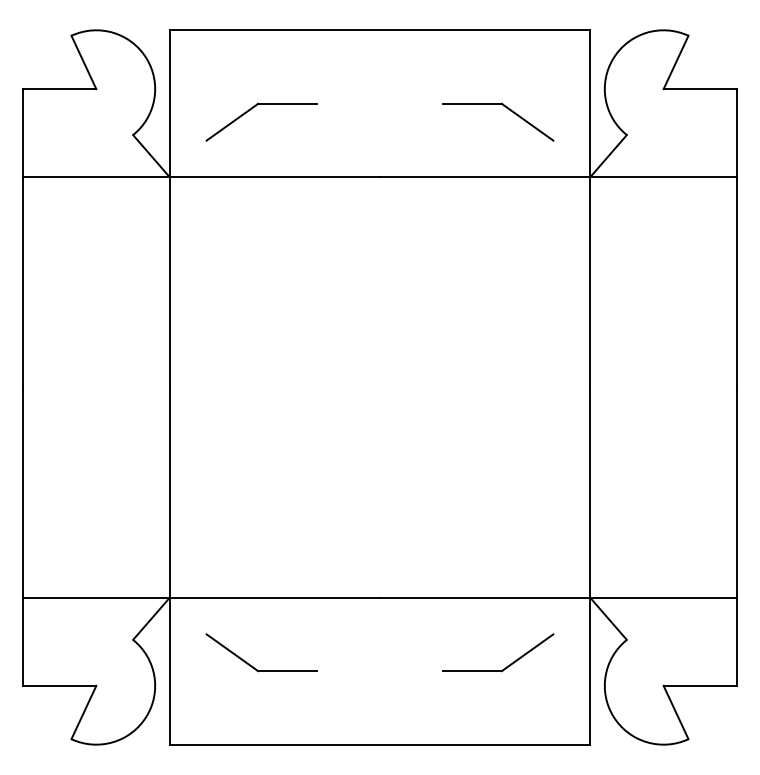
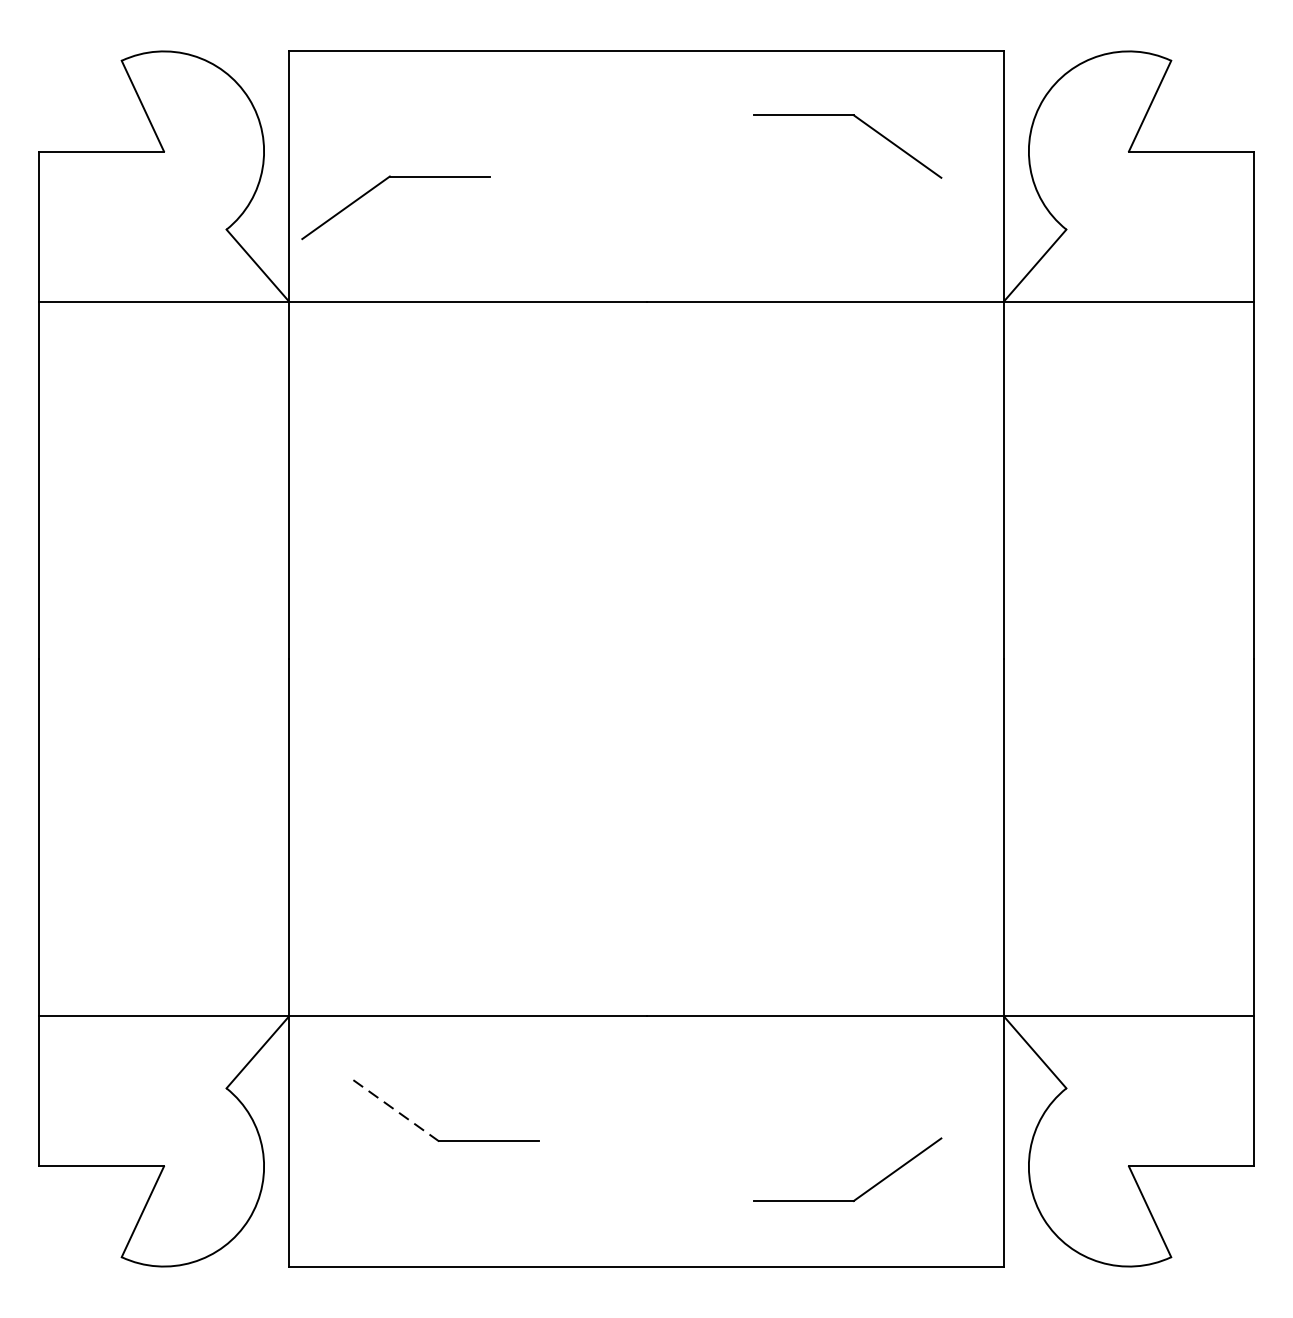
part: (252, 109) -> (380, 186), moved
part: (507, 109) -> (863, 124), moved
line: (232, 652) -> (395, 1109), solid -> dashed
part: (507, 665) -> (863, 1191), moved

